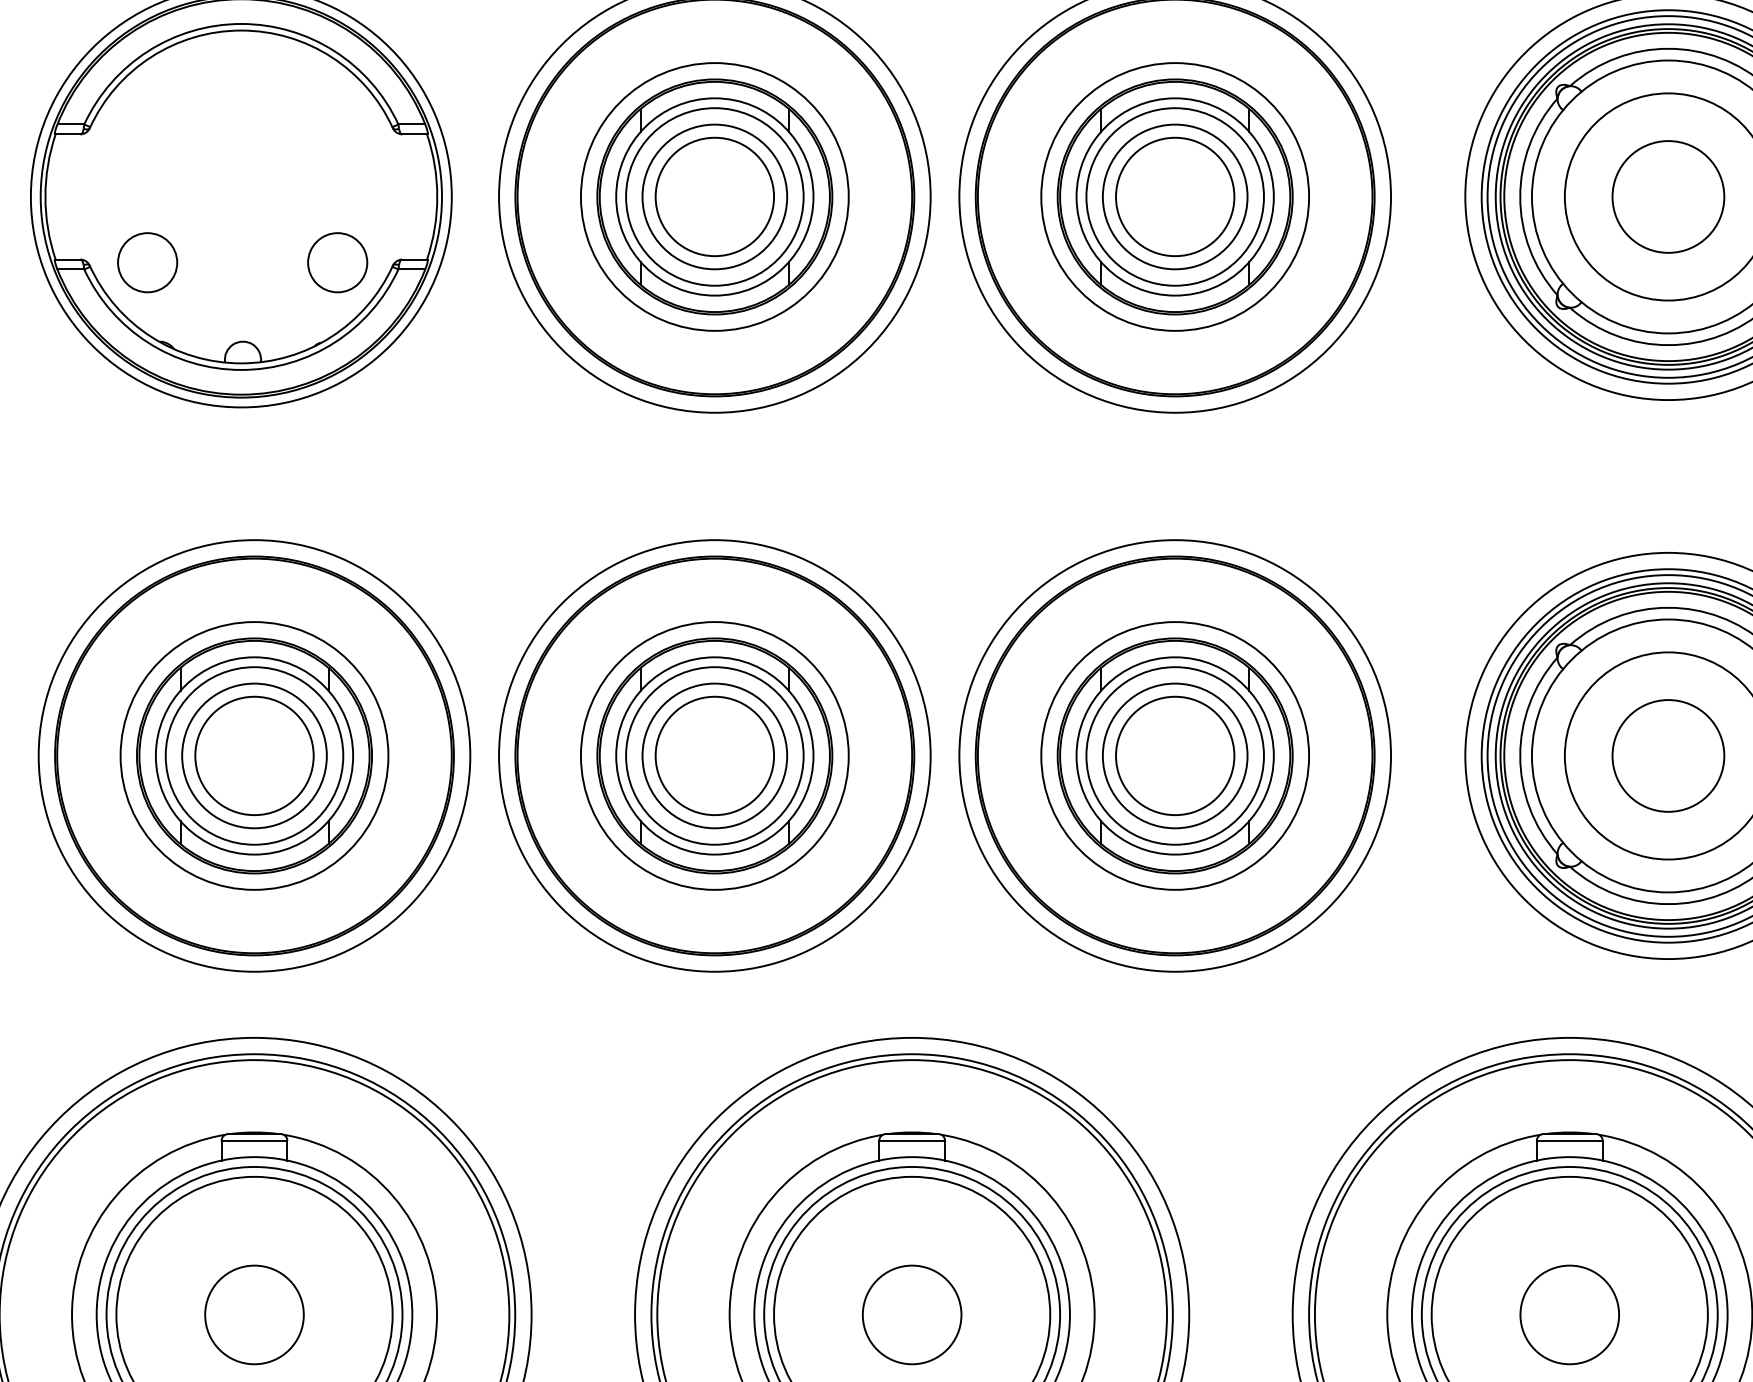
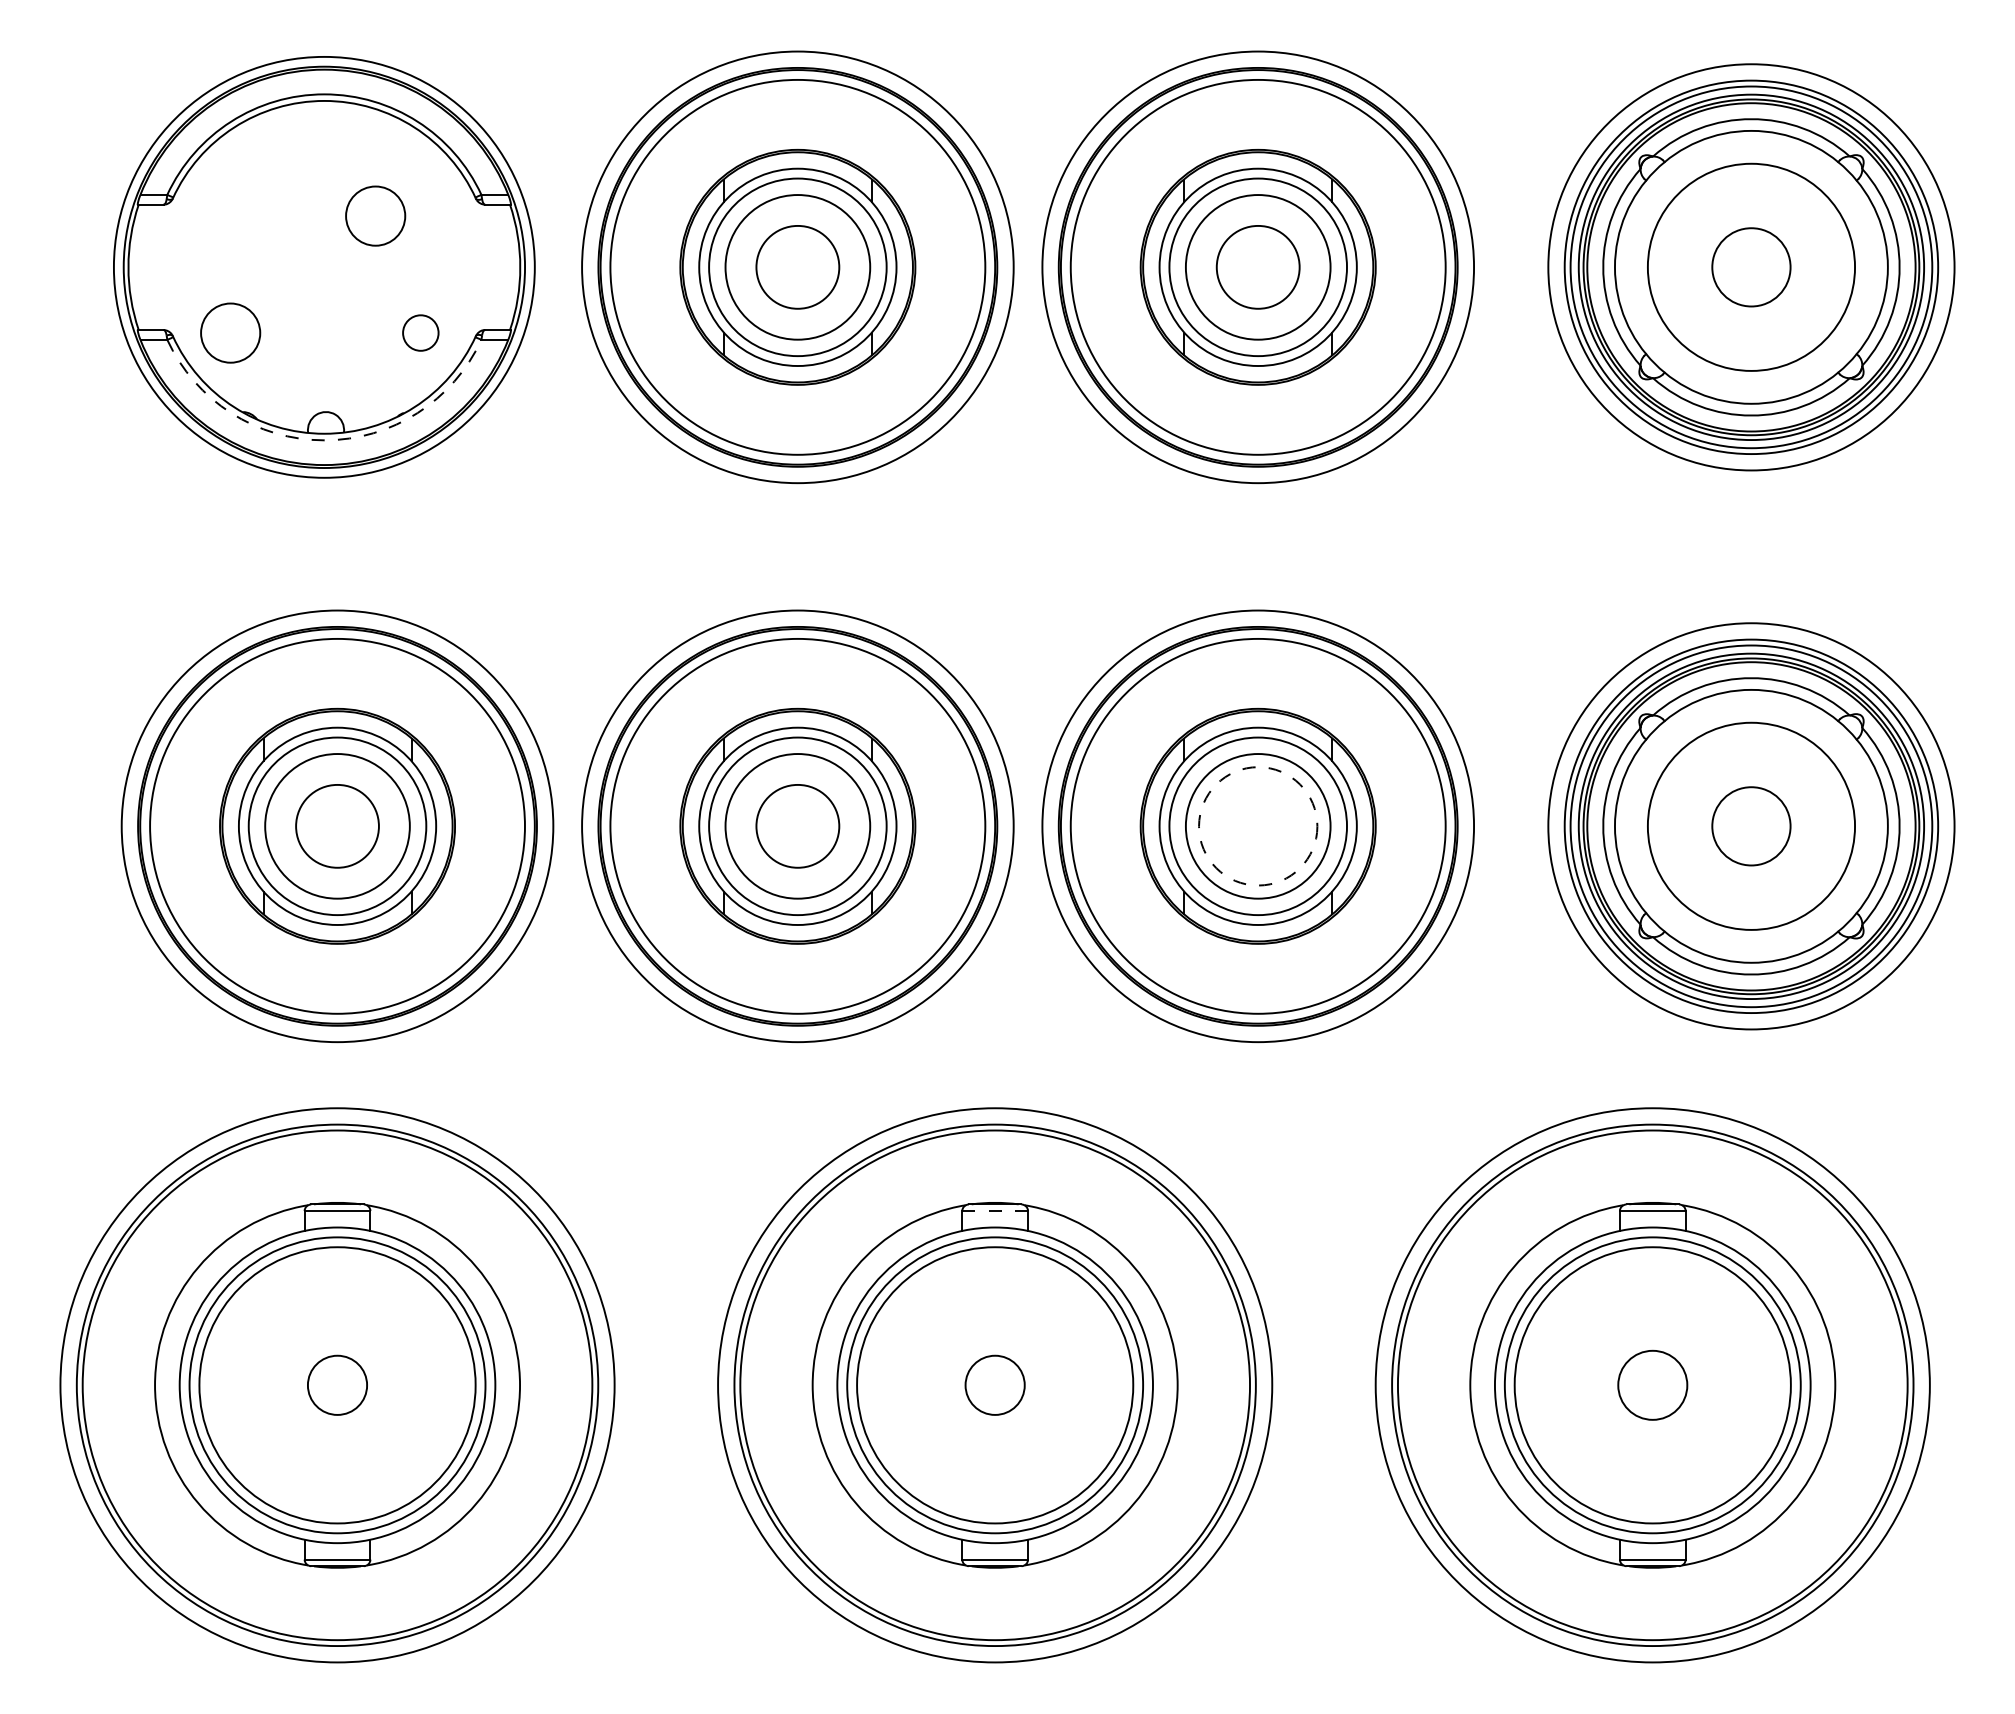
circle: (292, 145) -> (375, 215), added
circle: (714, 197) -> (797, 267), size x0.7
circle: (714, 197) -> (797, 267), size x1.4
circle: (1175, 197) -> (1258, 267), size x0.7
circle: (1175, 197) -> (1258, 267), size x1.4
circle: (1668, 197) -> (1751, 267), size x0.7
circle: (337, 262) -> (420, 332), size x0.6
arc: (241, 370) -> (324, 440), solid -> dashed
circle: (254, 756) -> (337, 826), size x0.7
circle: (254, 756) -> (337, 826), size x1.4
circle: (714, 756) -> (797, 826), size x0.7
circle: (714, 756) -> (797, 826), size x1.4
circle: (1175, 756) -> (1258, 826), size x1.4
circle: (1175, 756) -> (1258, 826), solid -> dashed
circle: (1668, 756) -> (1751, 826), size x0.7
line: (912, 1141) -> (995, 1211), solid -> dashed
circle: (254, 1315) -> (337, 1385), size x0.6
circle: (911, 1315) -> (994, 1385), size x0.6
circle: (1569, 1315) -> (1652, 1385), size x0.7

